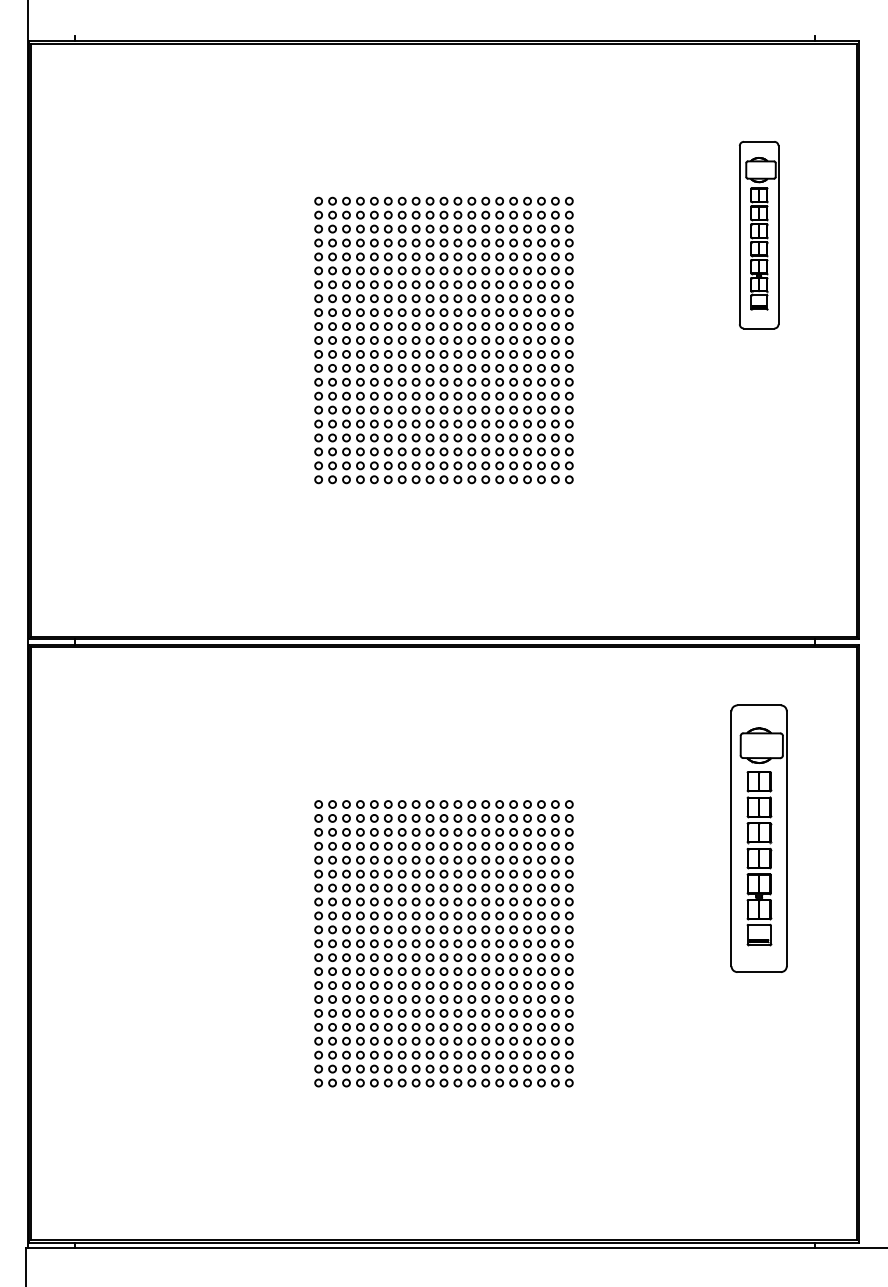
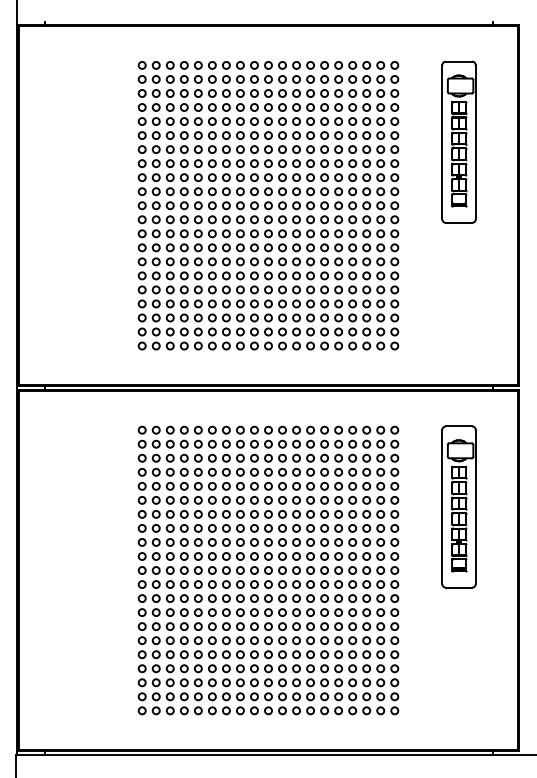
part: (758, 234) -> (458, 141), size x1.43
part: (444, 339) -> (268, 205), size x1.67
part: (444, 943) -> (268, 570), size x1.67

